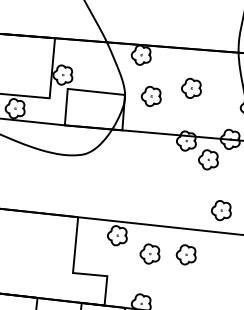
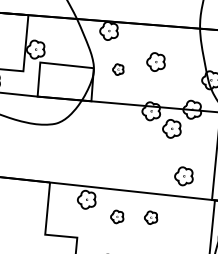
part: (150, 96) -> (117, 69), size x0.6
part: (149, 253) -> (116, 216), size x0.7
part: (185, 254) -> (150, 217), size x0.7

